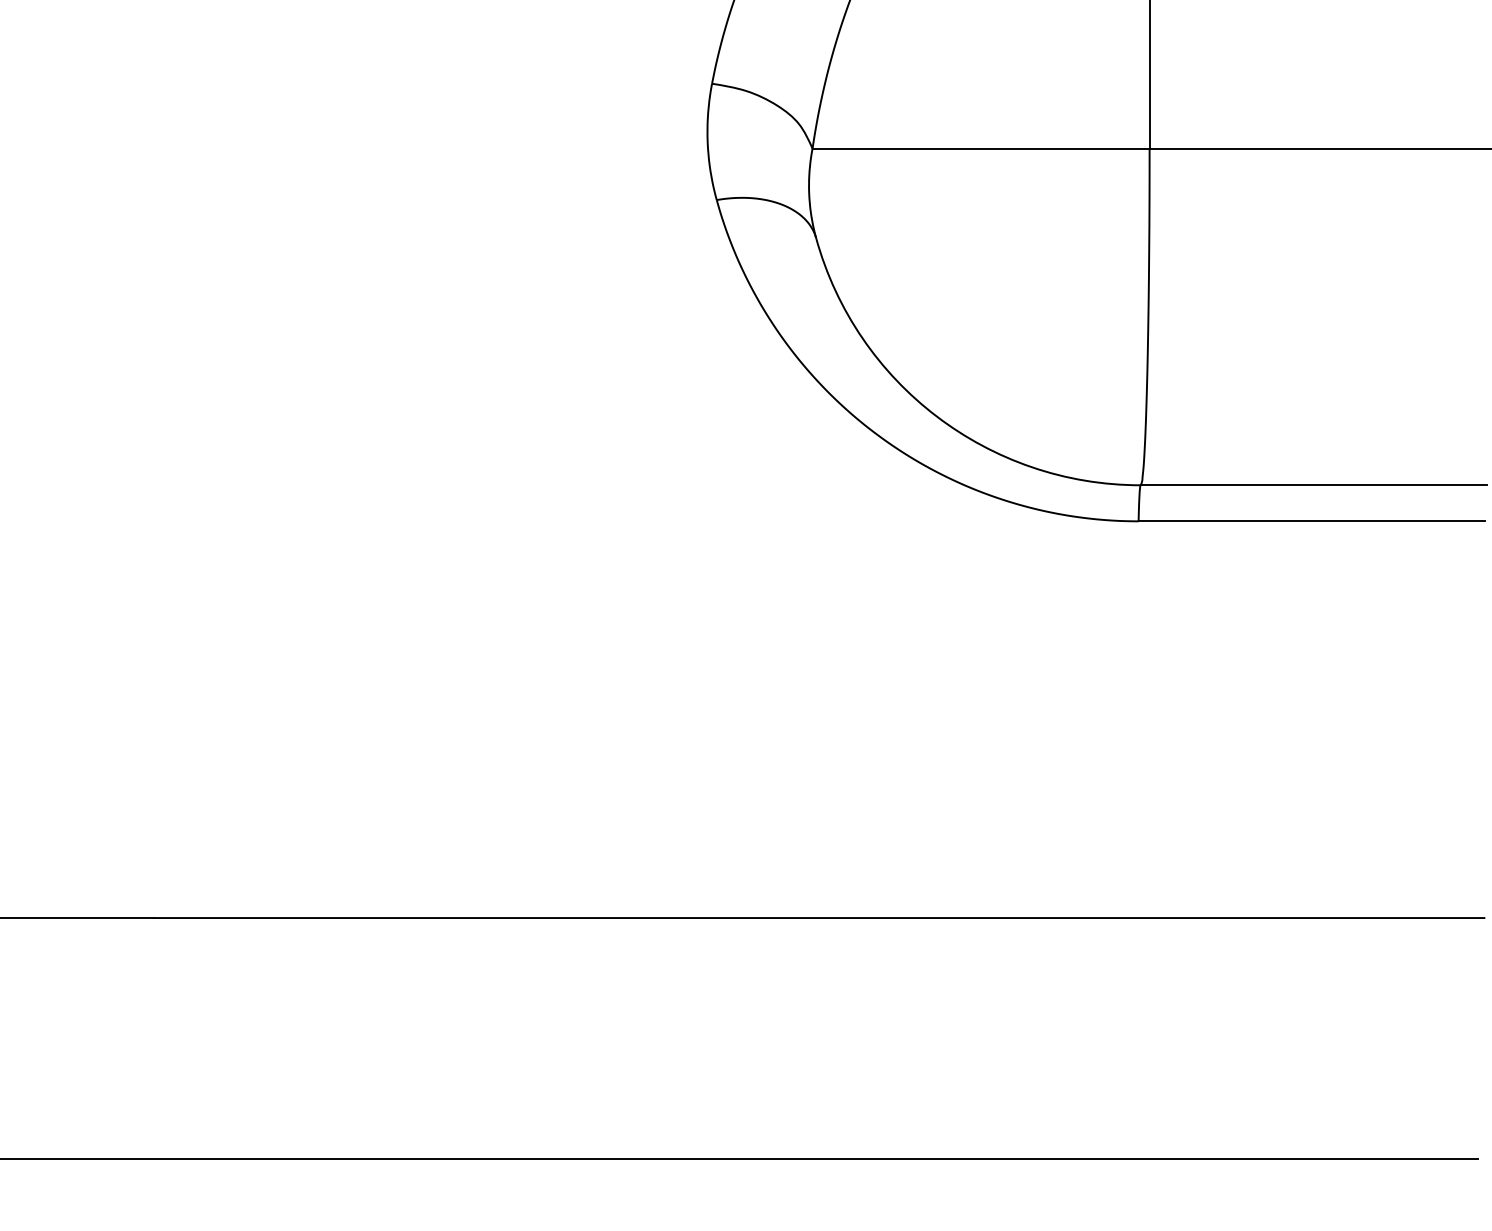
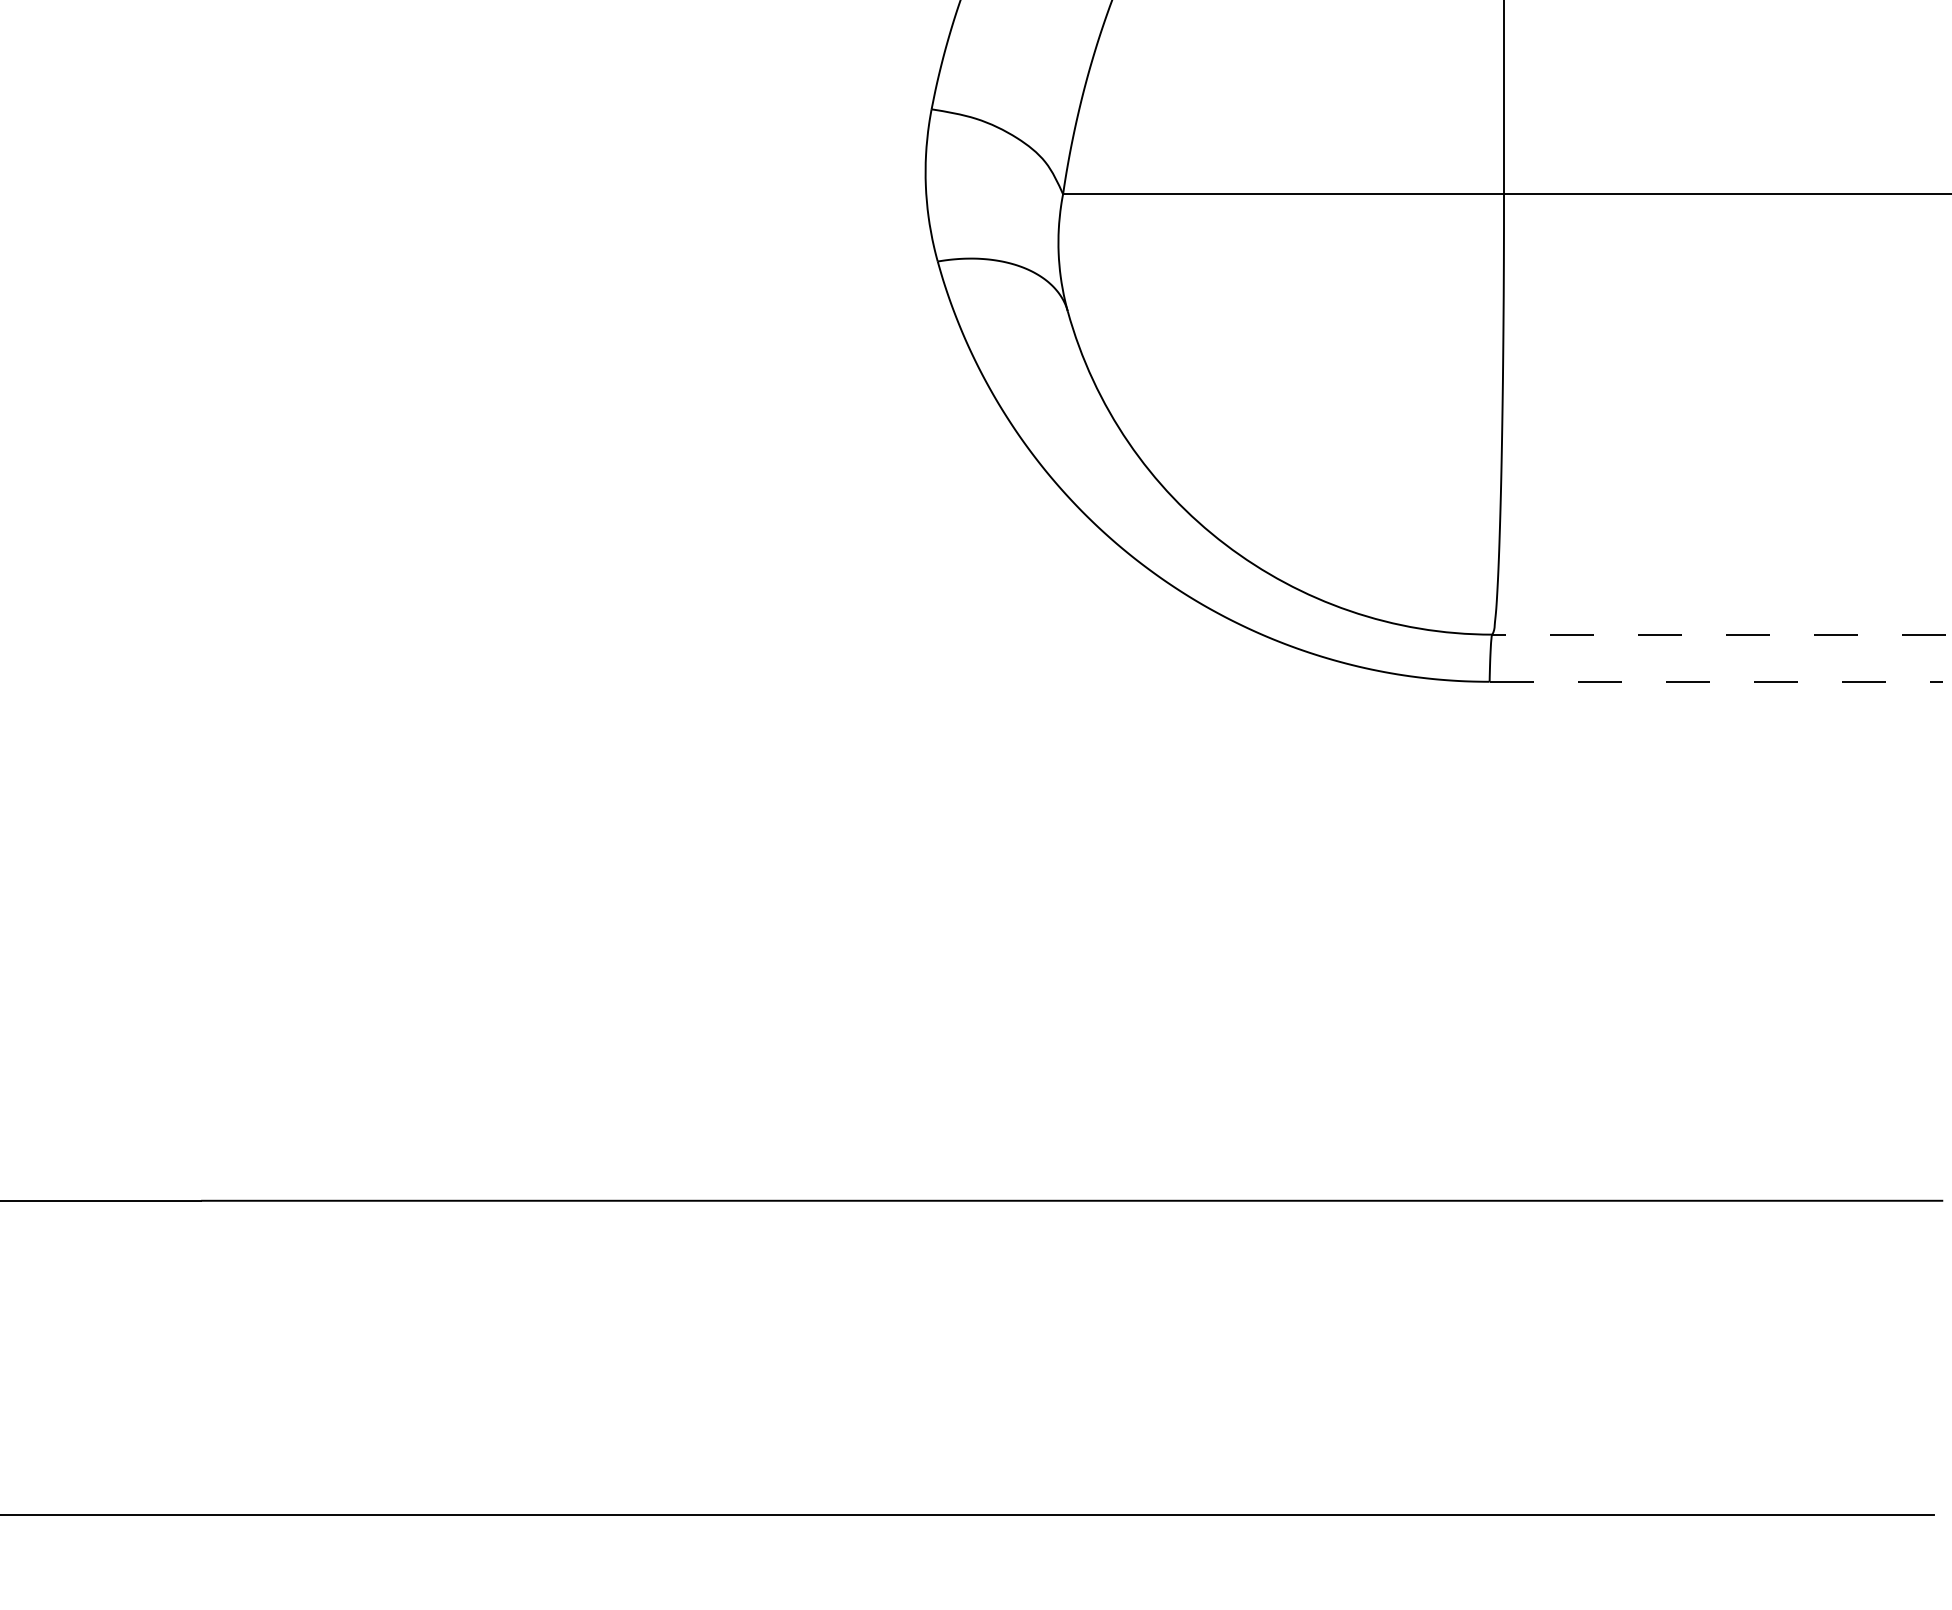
line: (1314, 485) -> (1719, 634), solid -> dashed
line: (1312, 521) -> (1716, 681), solid -> dashed

